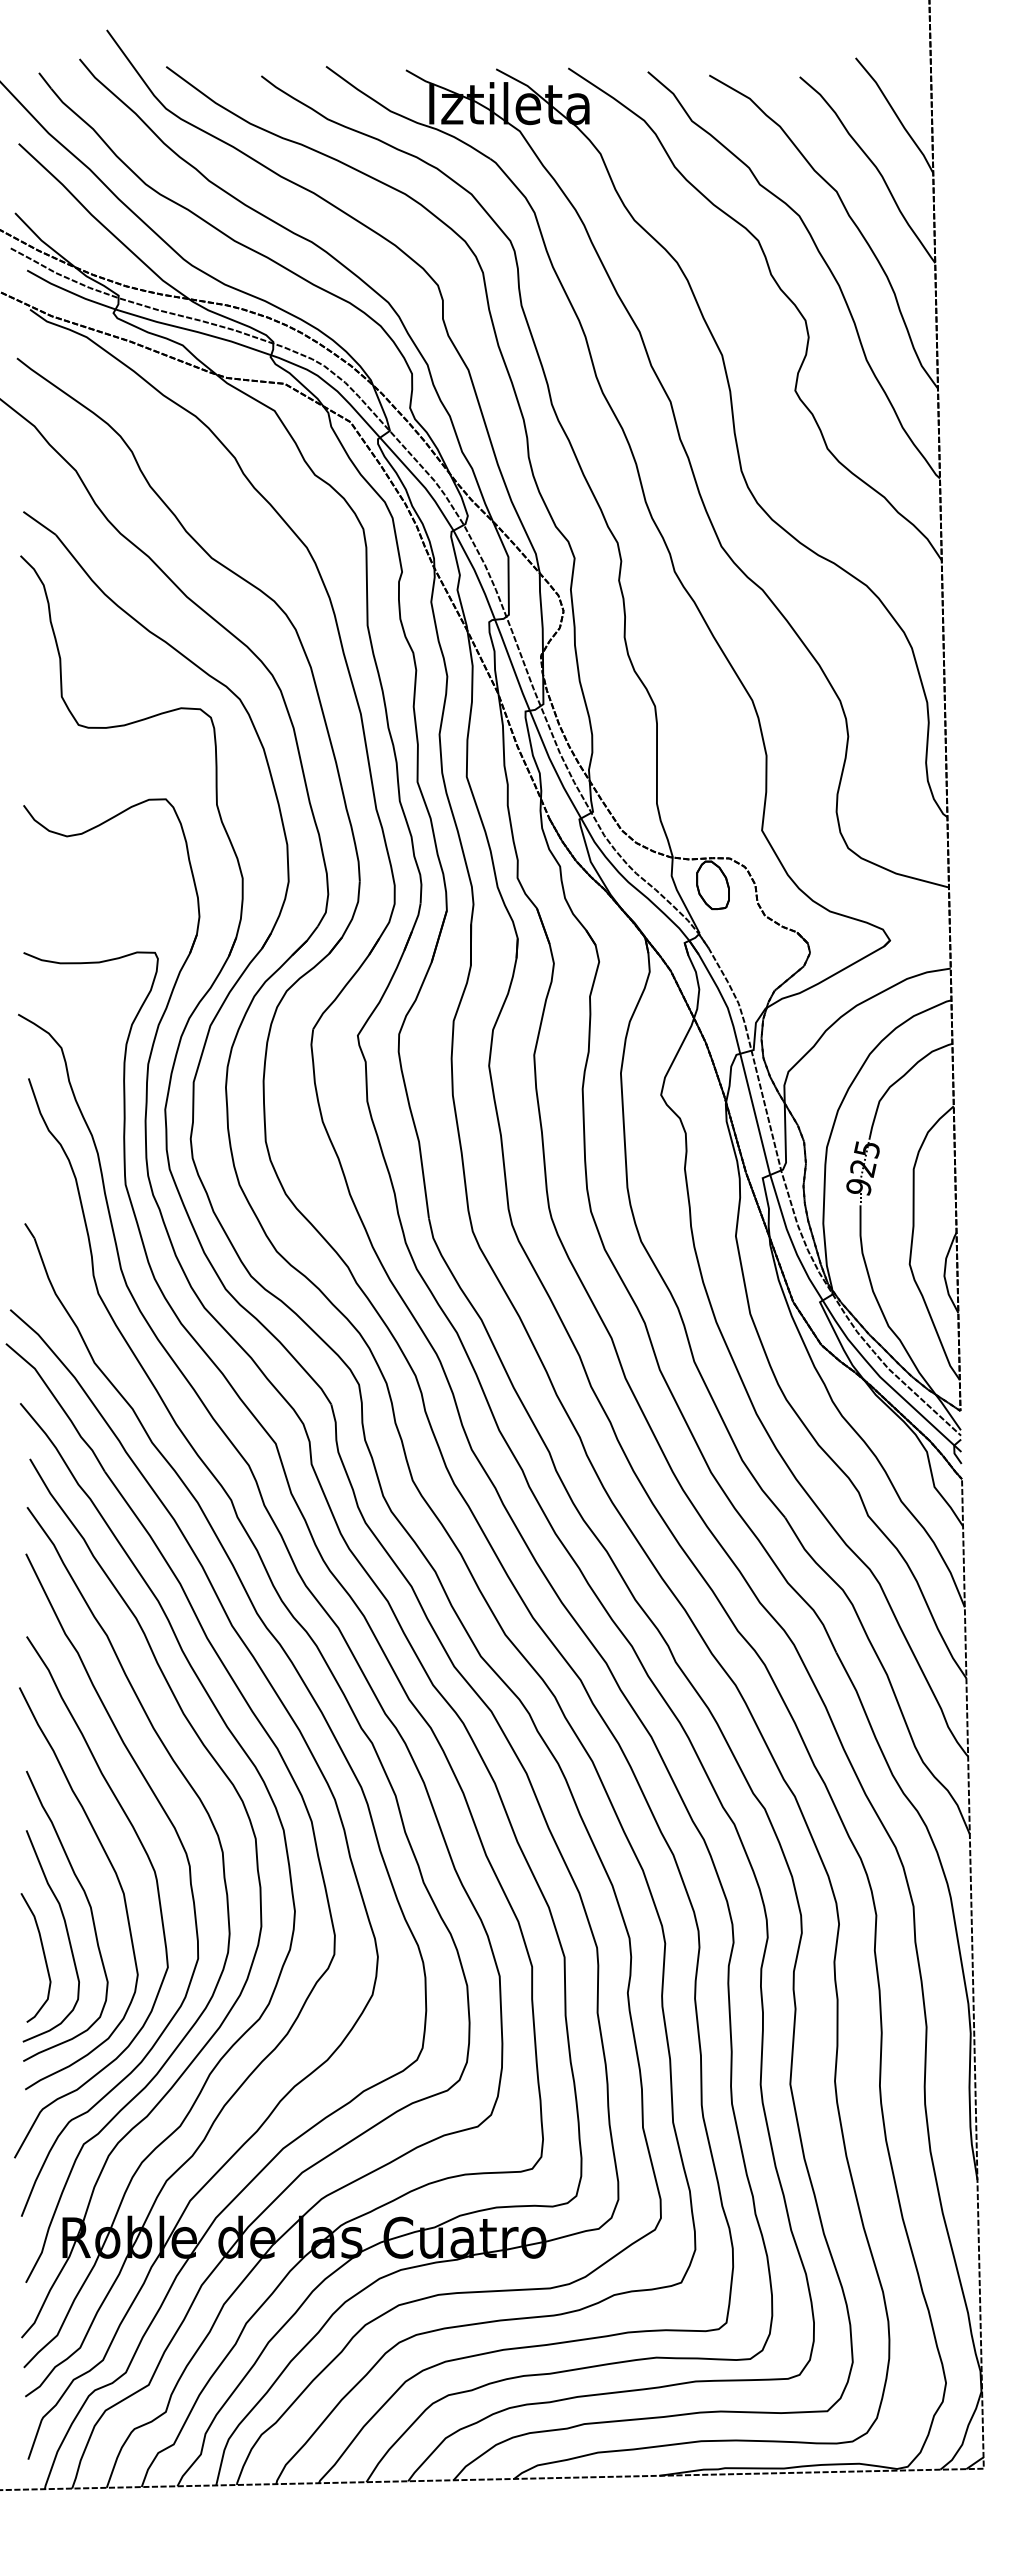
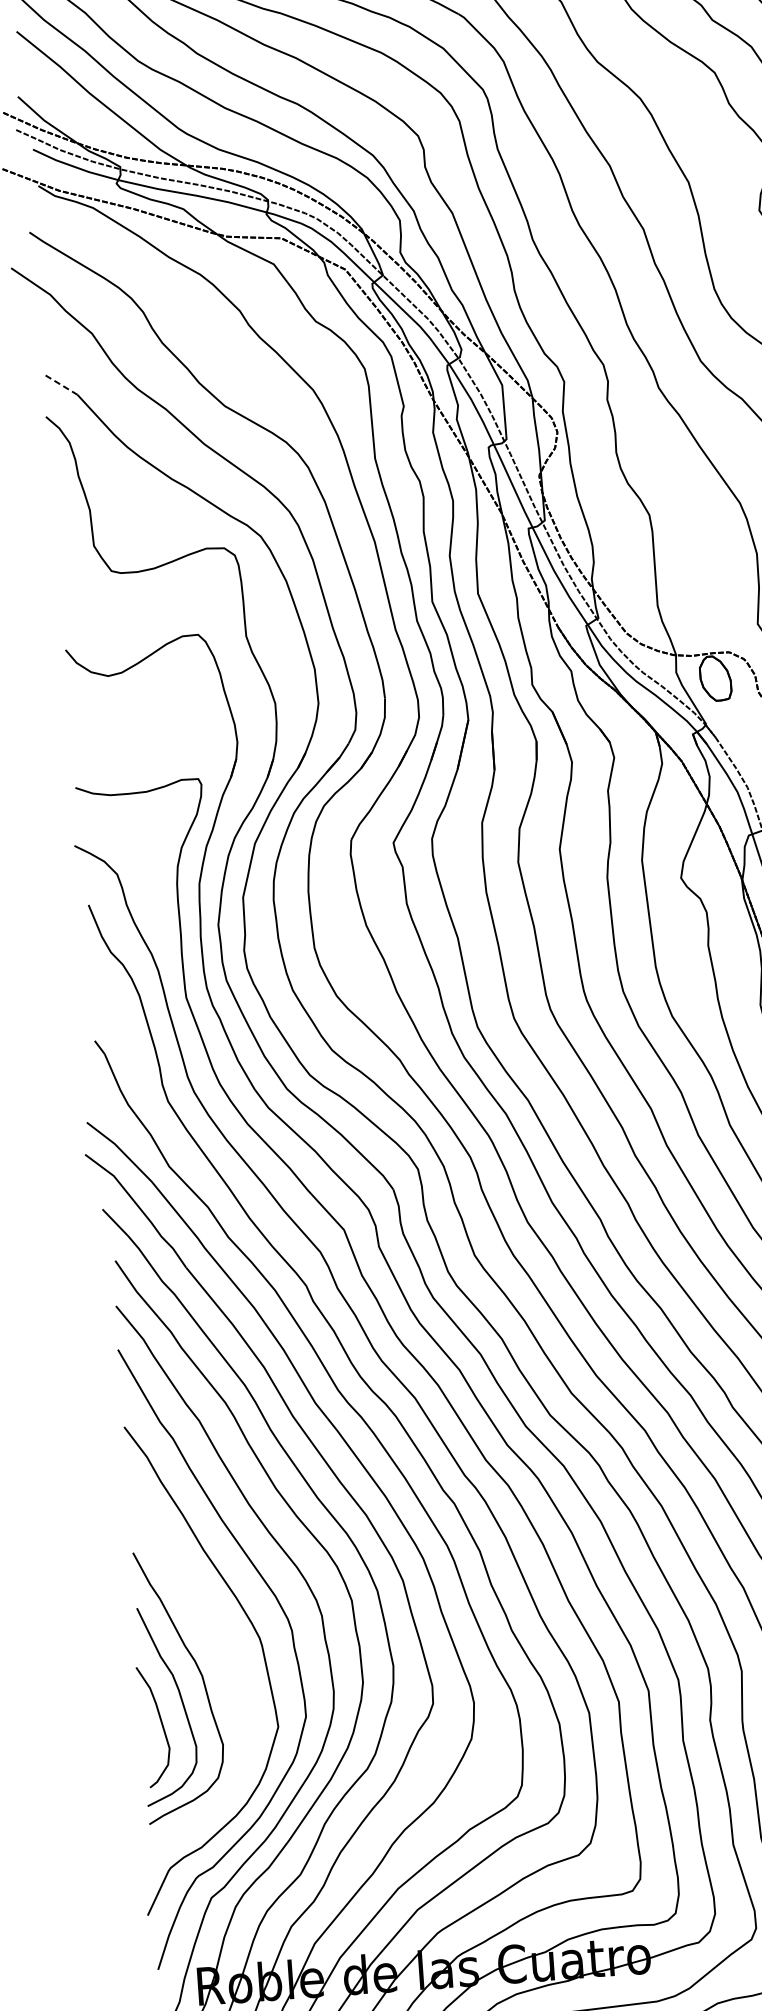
line: (39, 523) -> (61, 385), solid -> dashed
curve: (115, 1875) -> (223, 1644), removed

